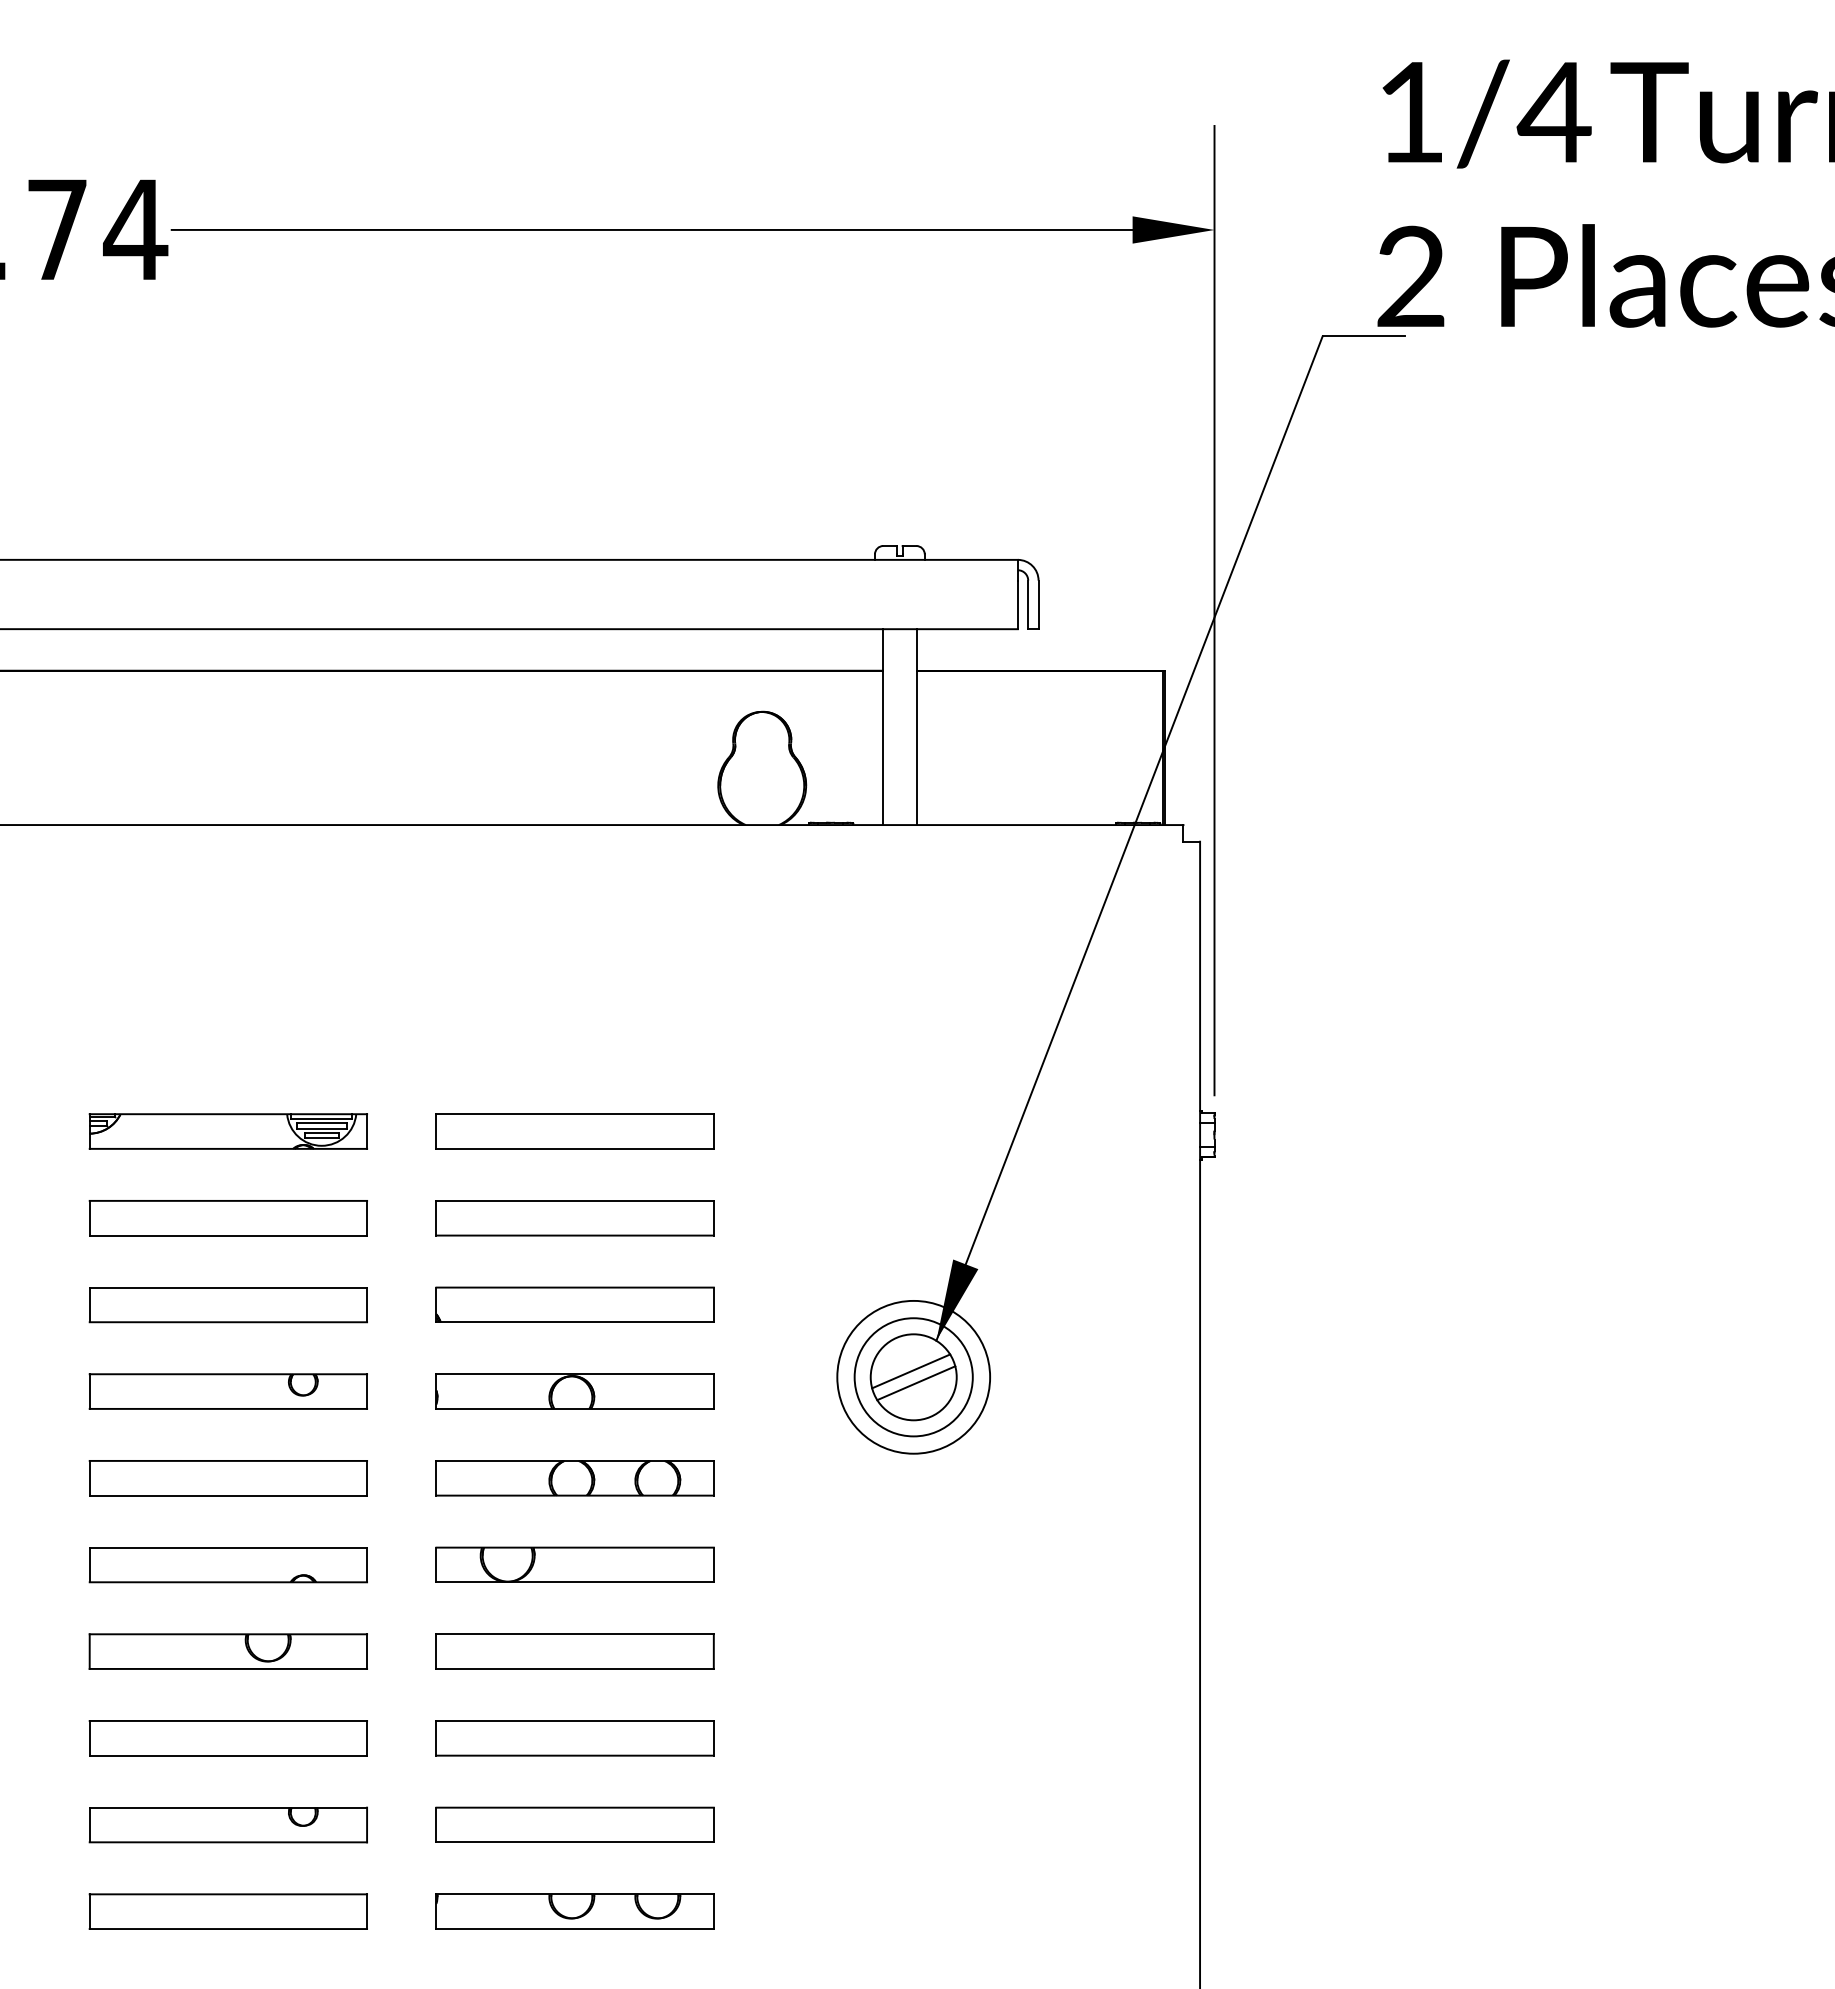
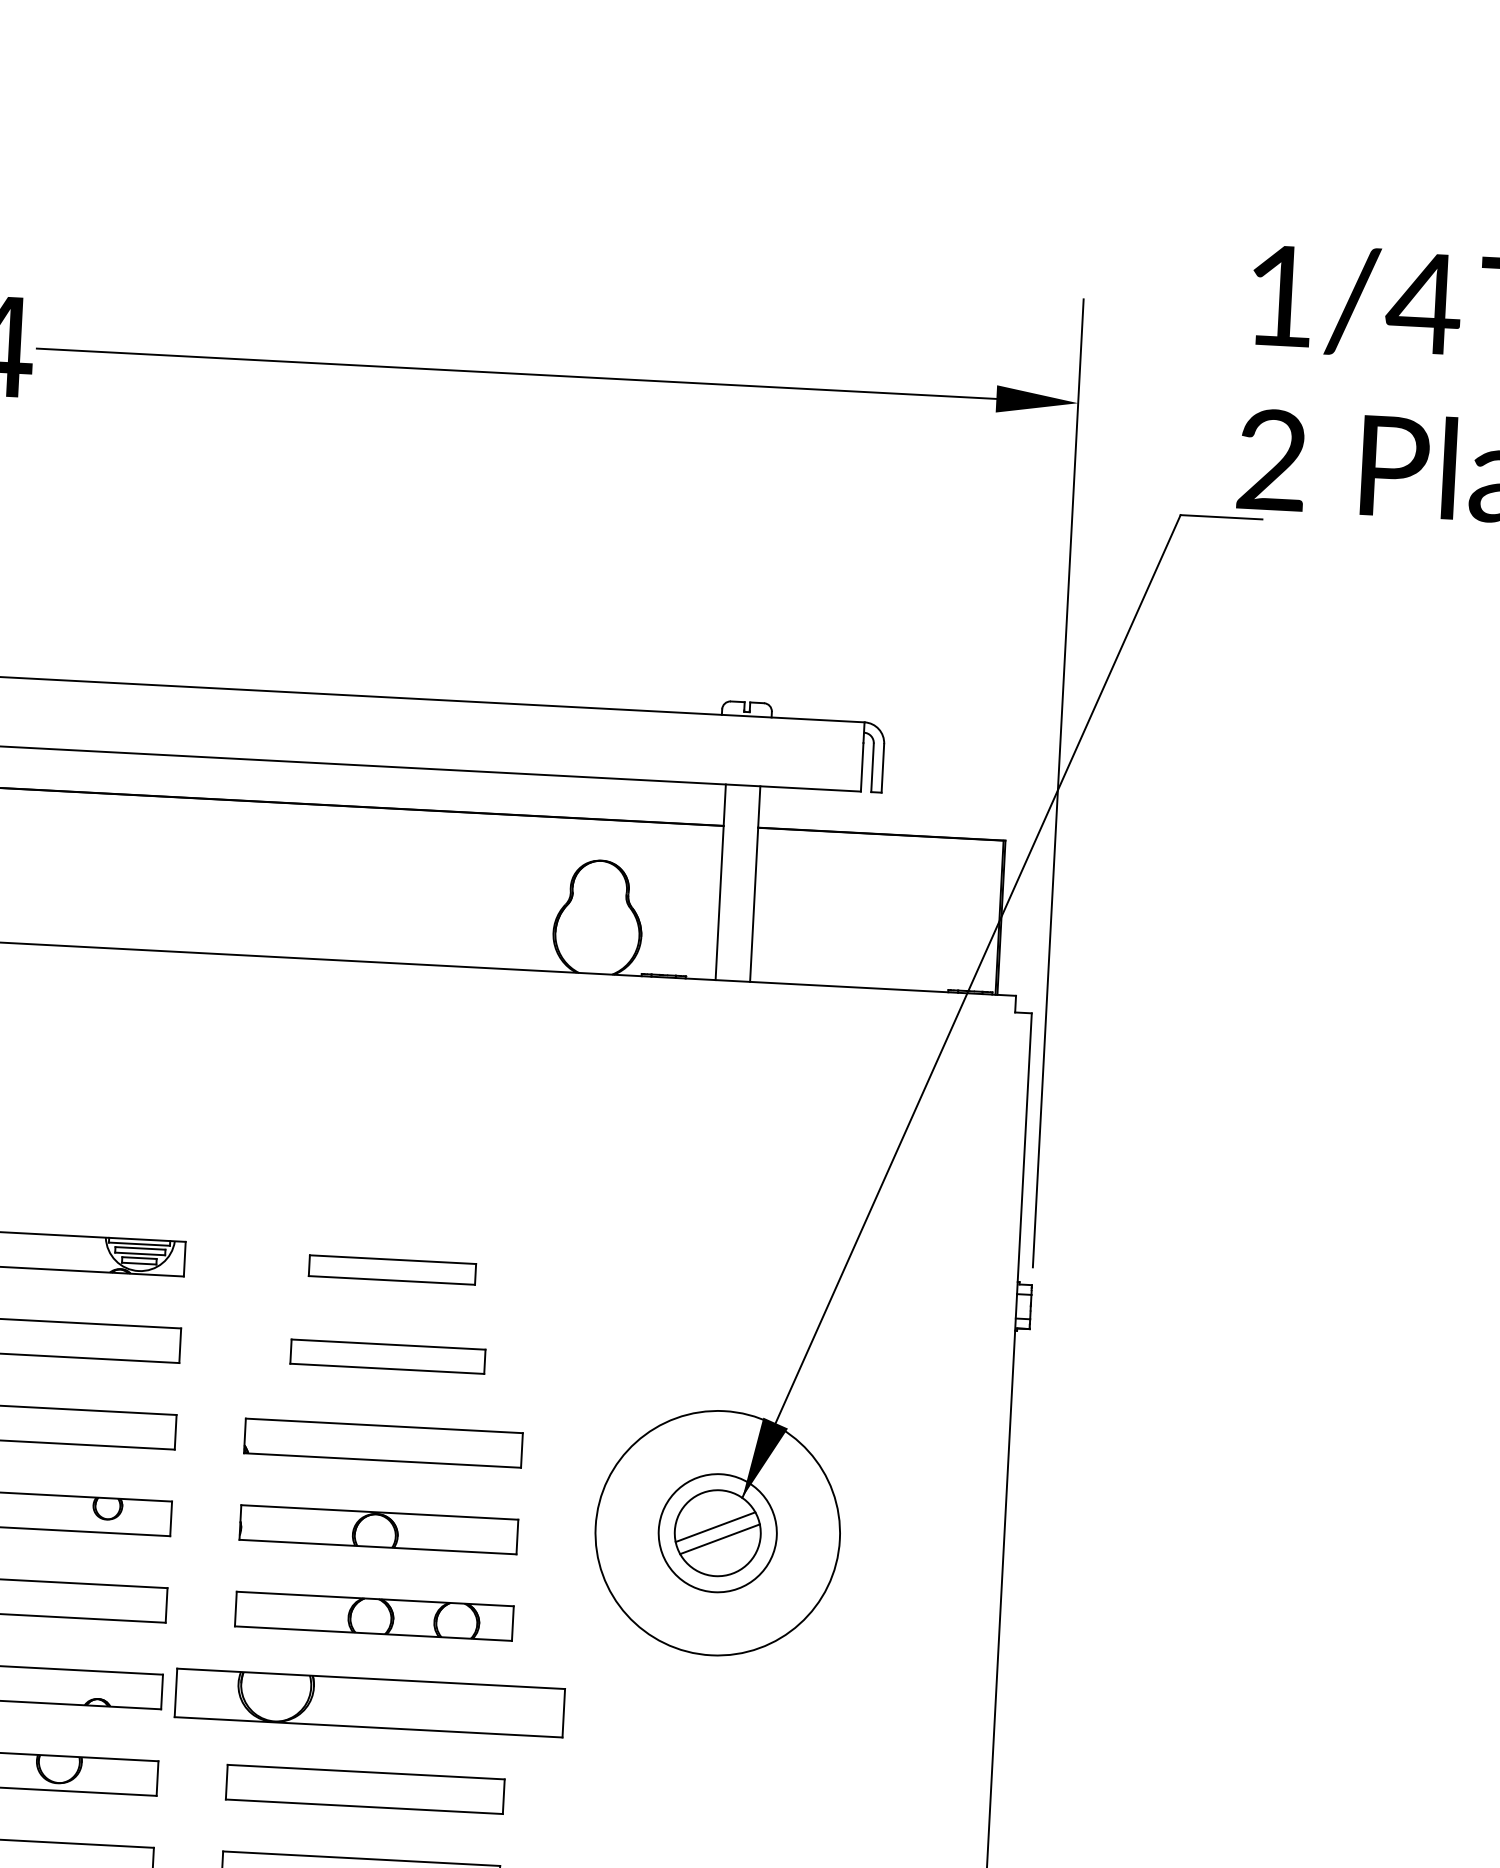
part: (574, 1131) -> (391, 1269), size x0.6
part: (574, 1218) -> (387, 1356), size x0.7
circle: (913, 1376) -> (717, 1532), size x1.6
part: (574, 1564) -> (369, 1702), size x1.4

